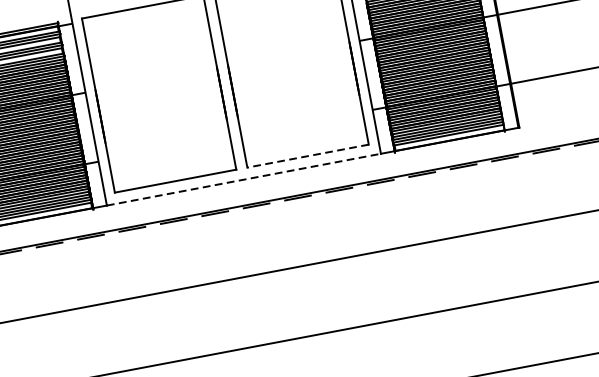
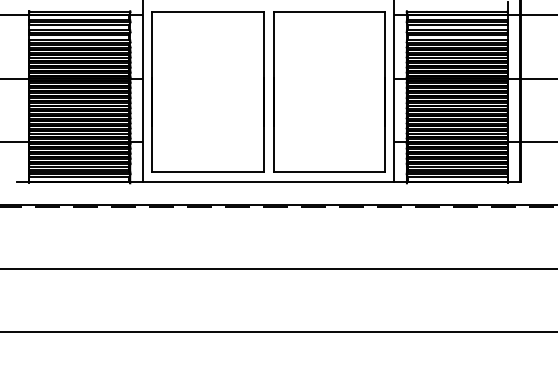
line: (308, 156) -> (329, 172), dashed -> solid
line: (243, 180) -> (268, 182), dashed -> solid

